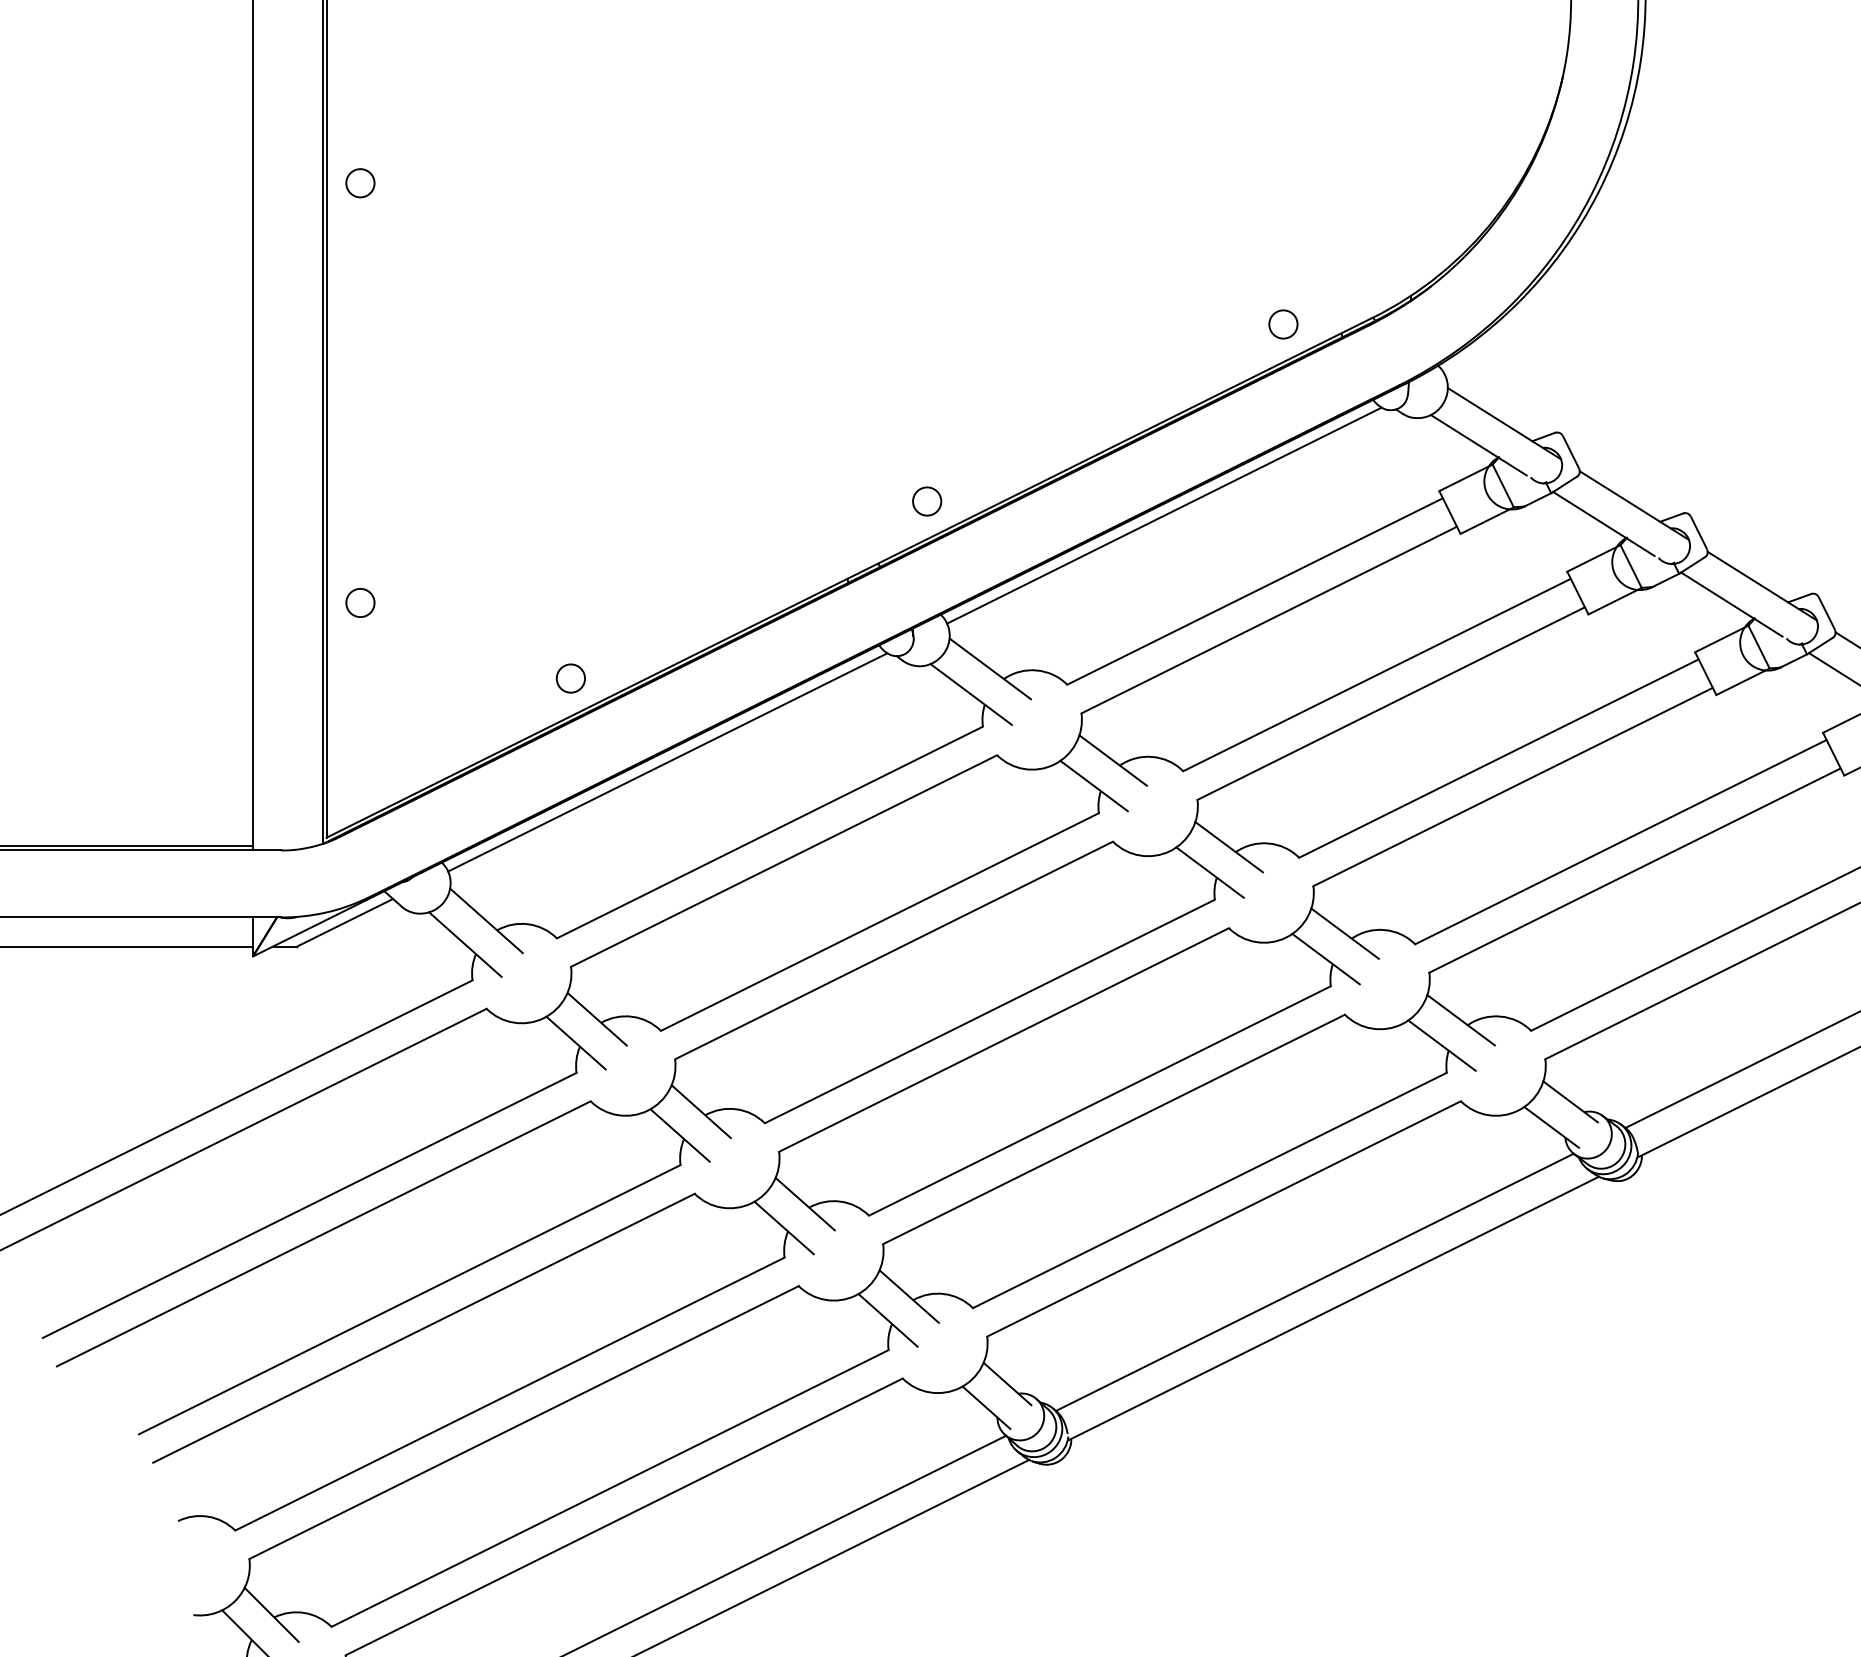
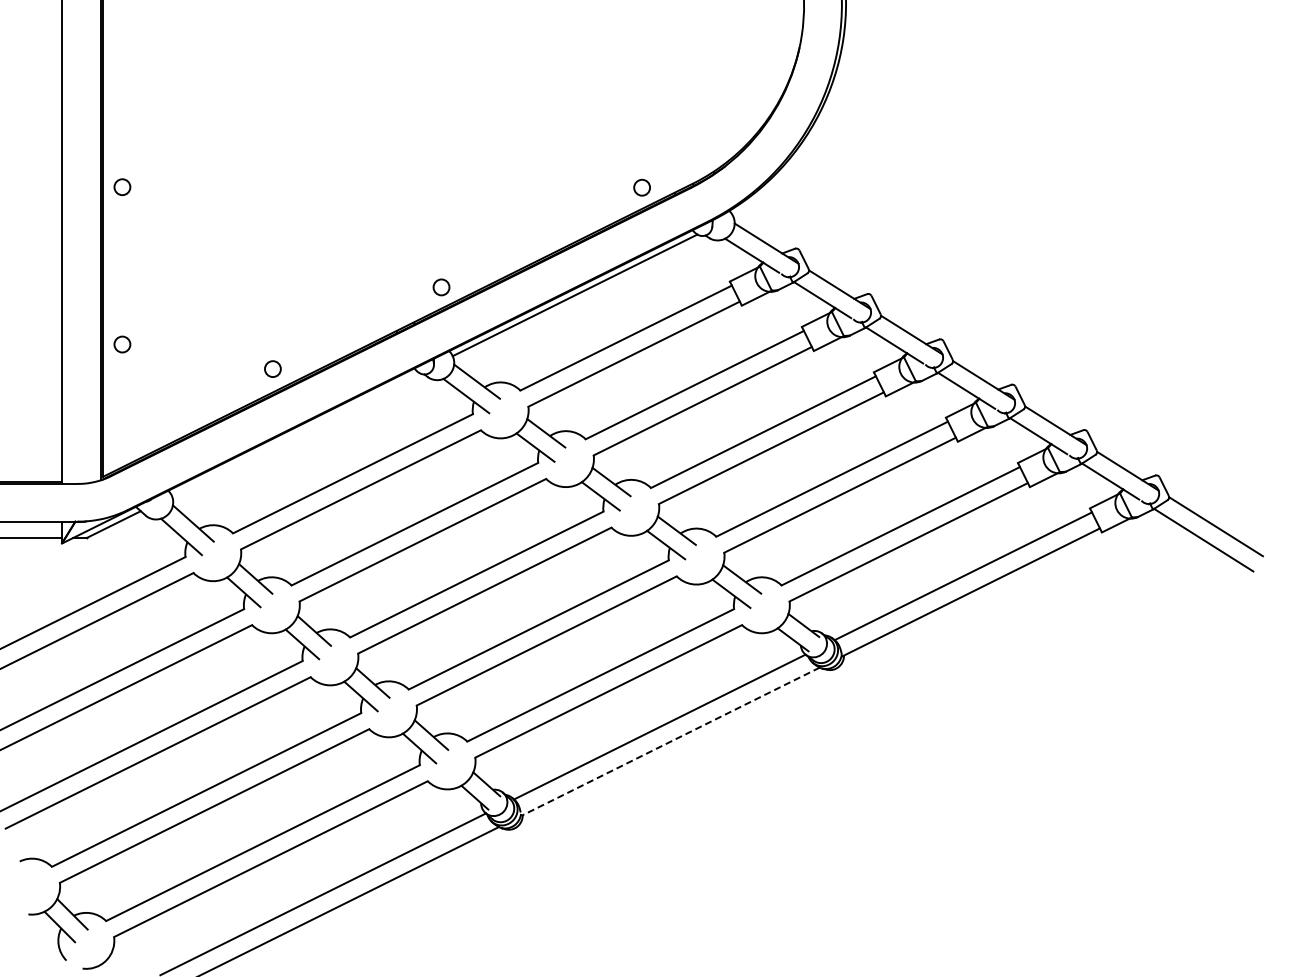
circle: (360, 181) -> (122, 186), moved
circle: (570, 677) -> (272, 368), moved
line: (667, 760) -> (295, 433), removed
line: (1333, 1307) -> (670, 741), solid -> dashed

